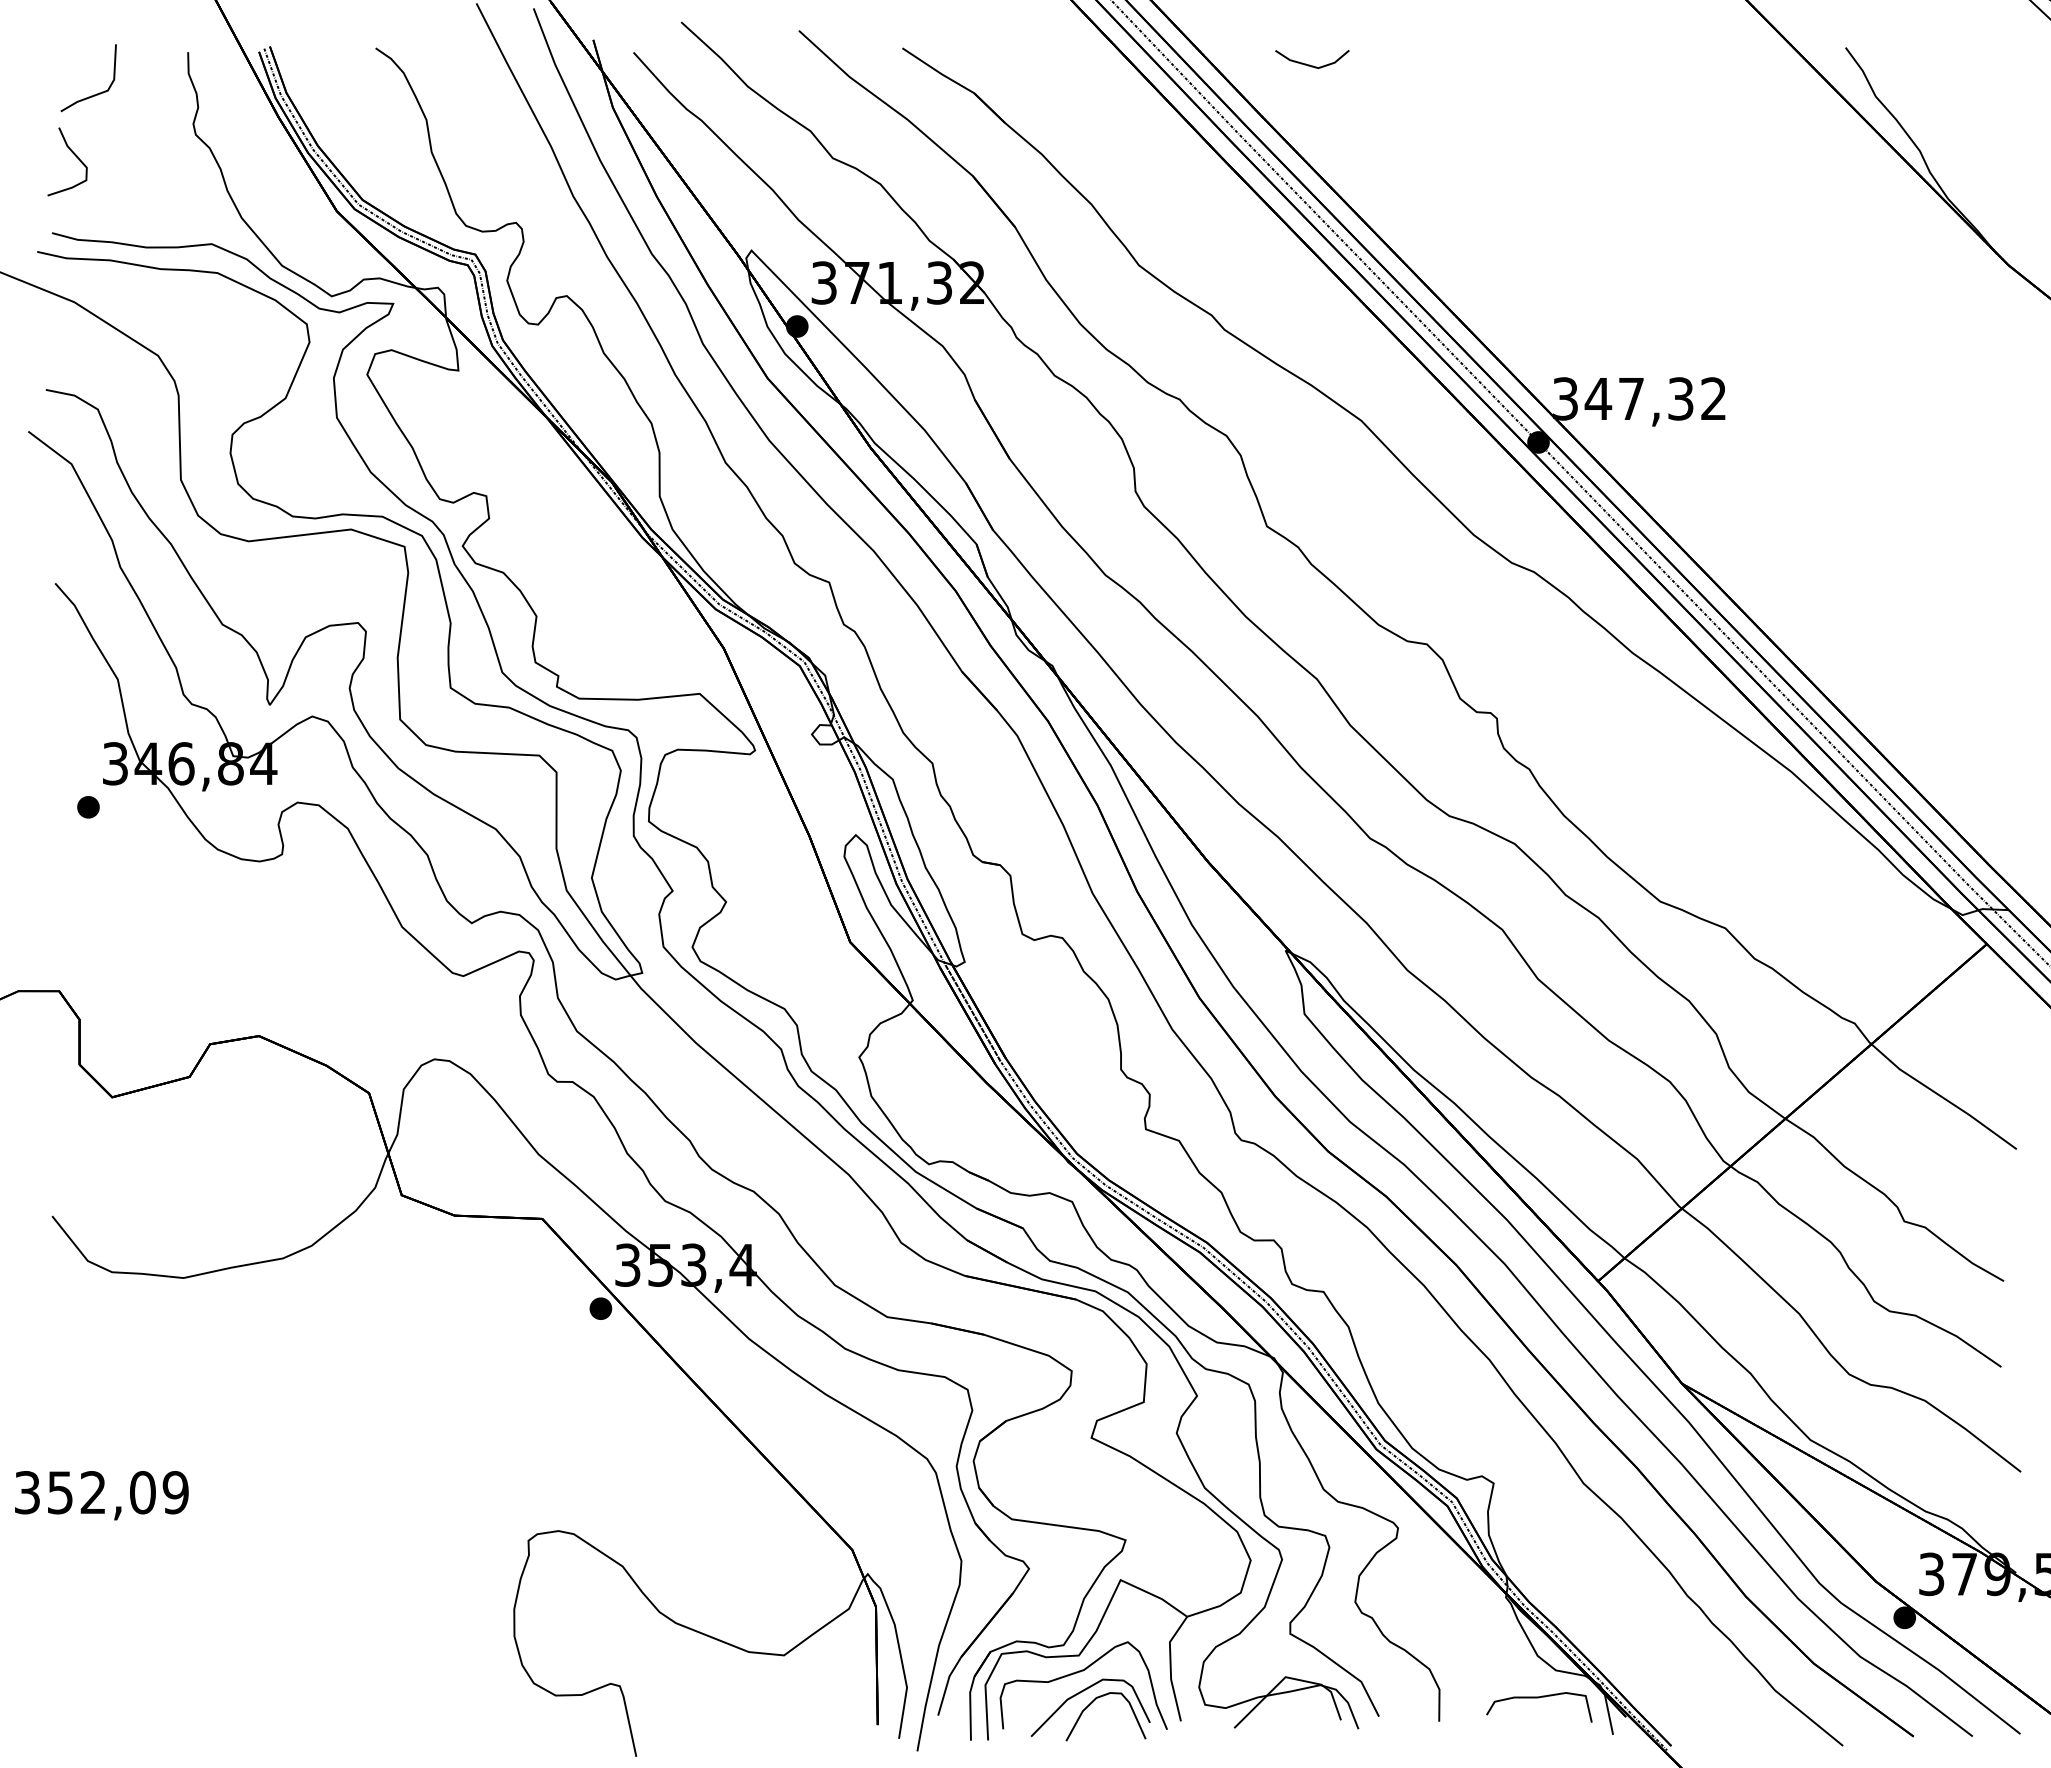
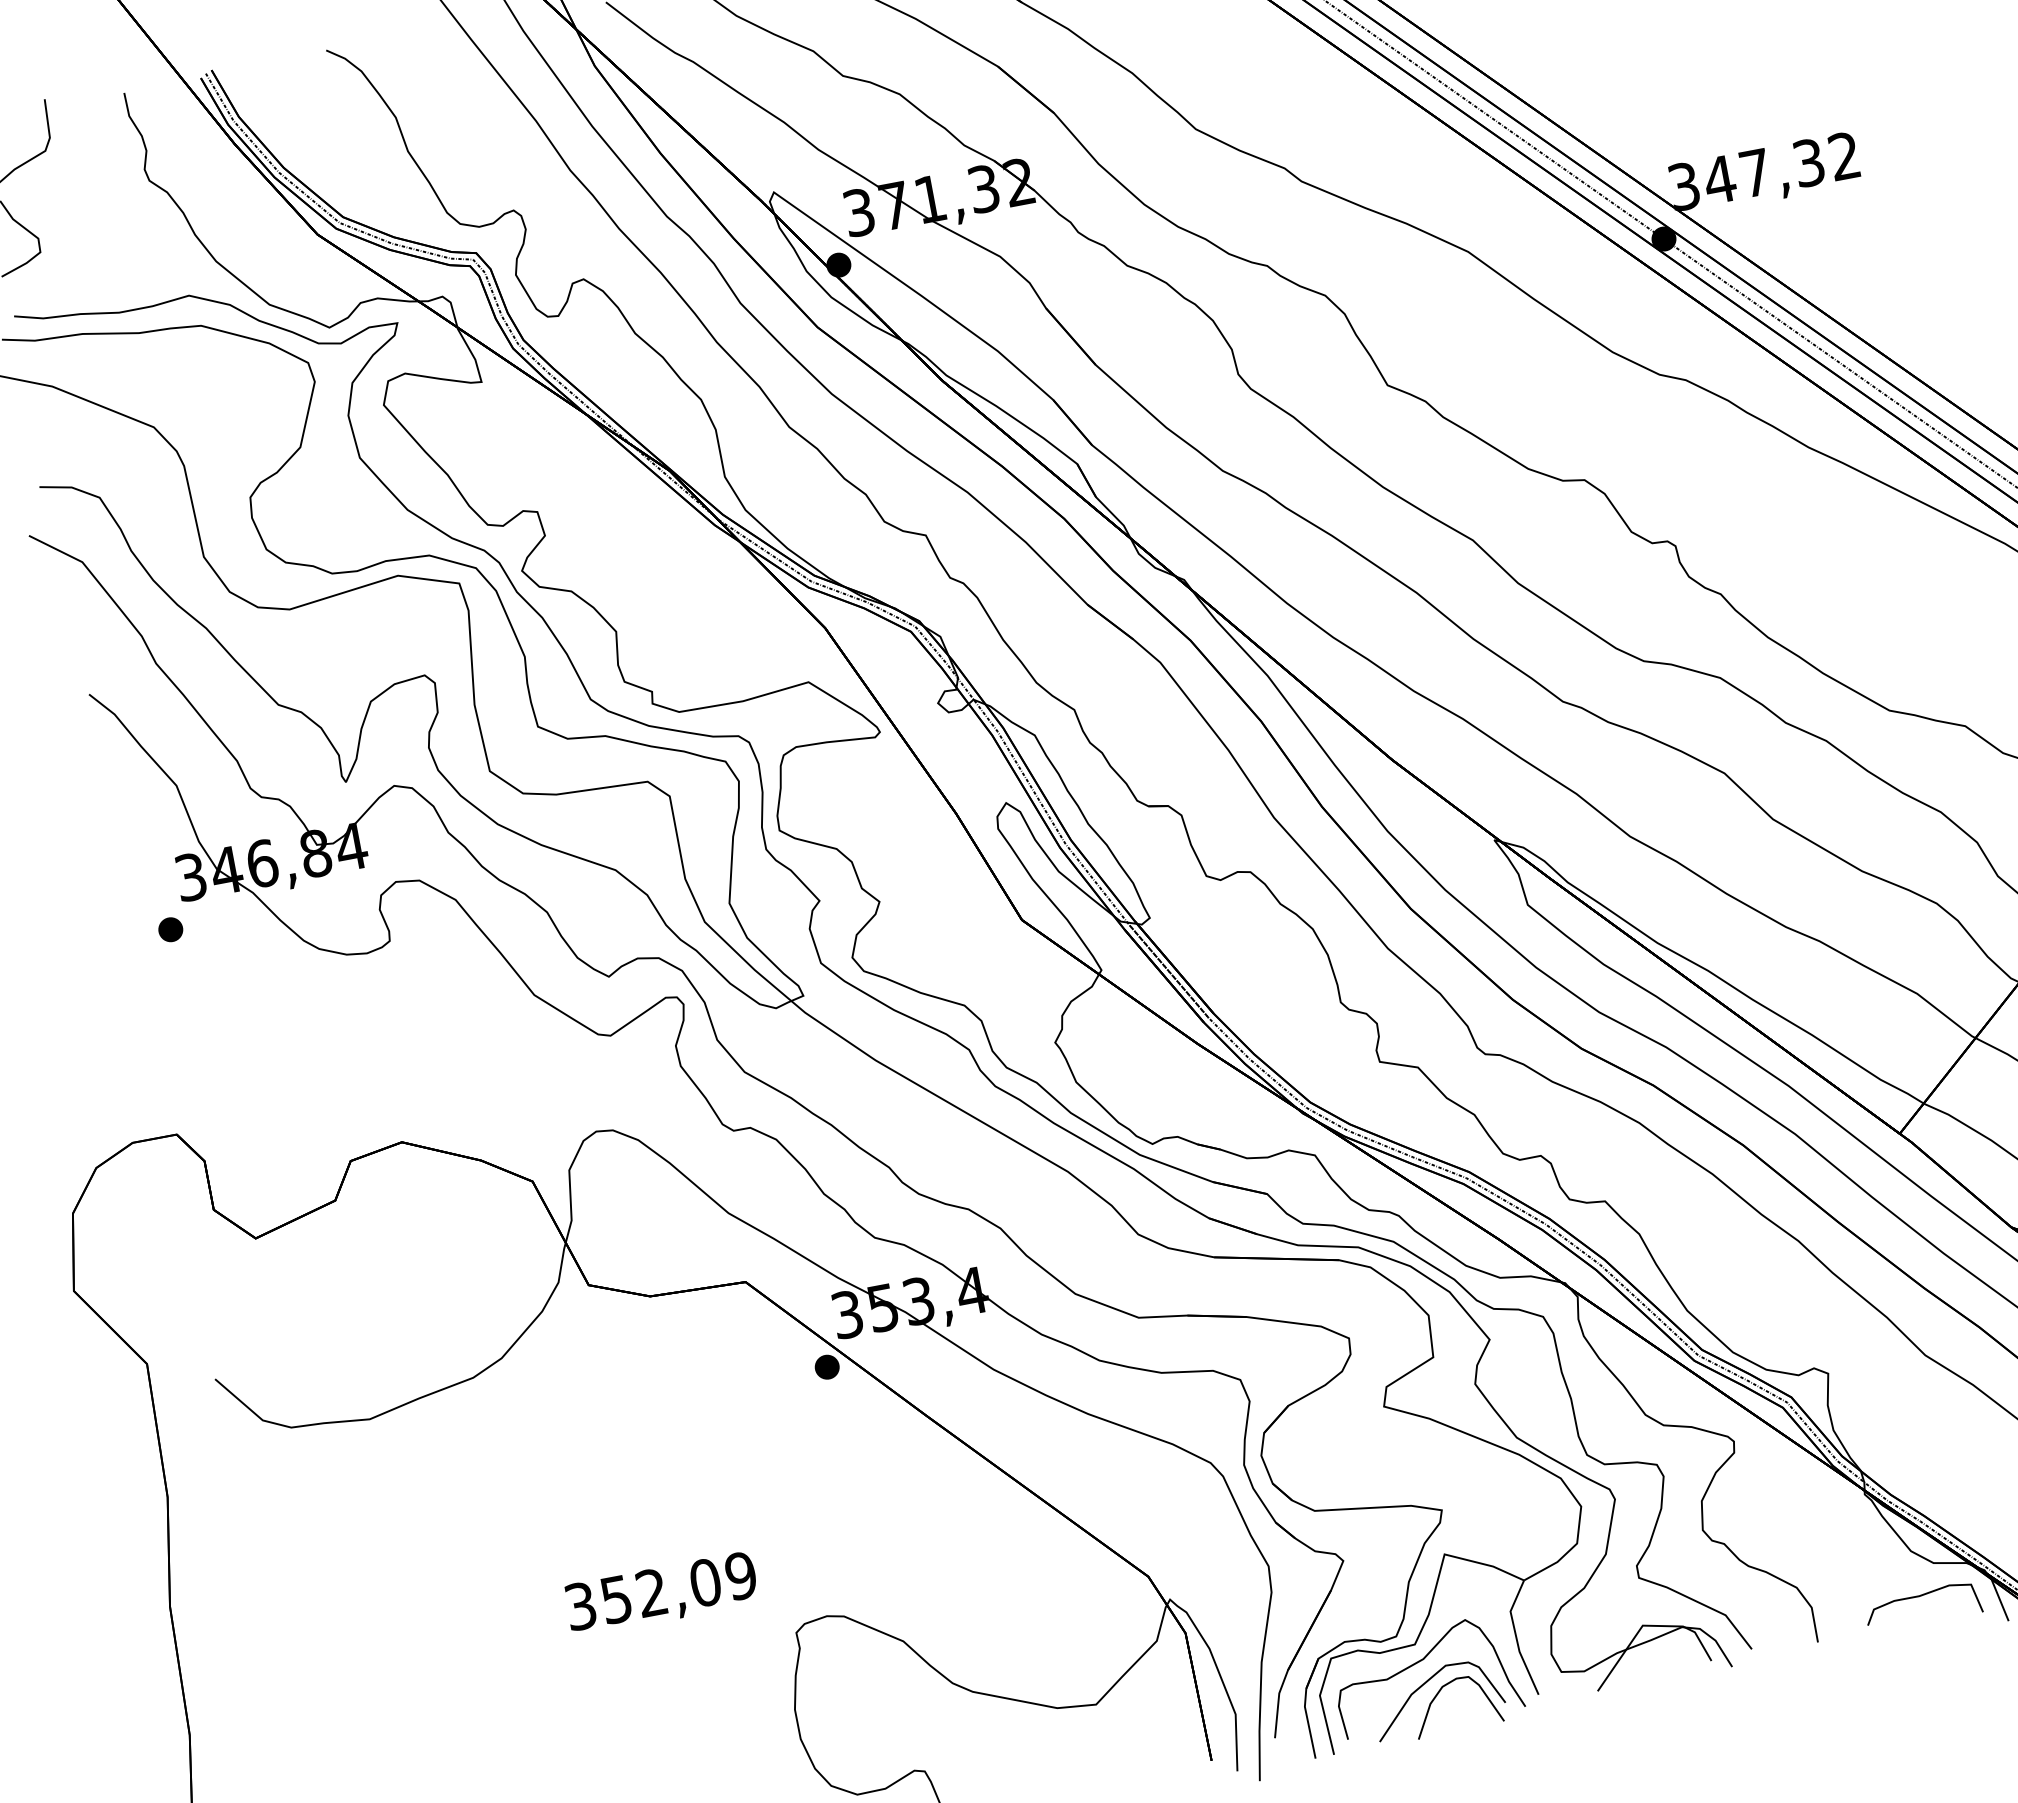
text: (101, 1495) -> (661, 1594), moved

